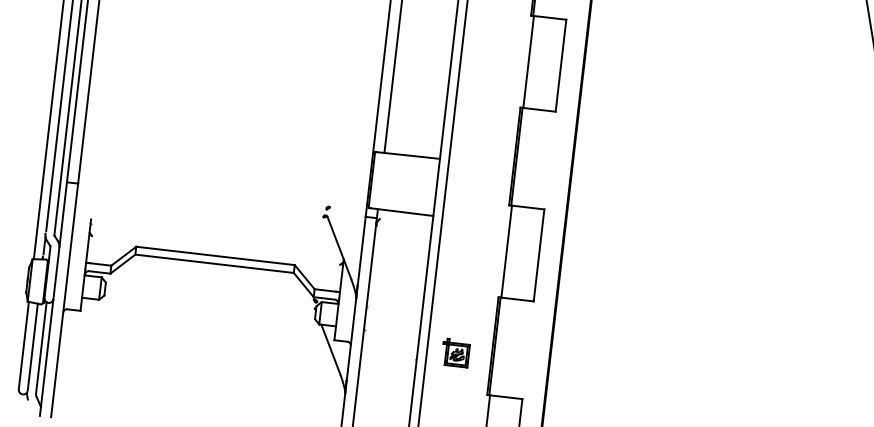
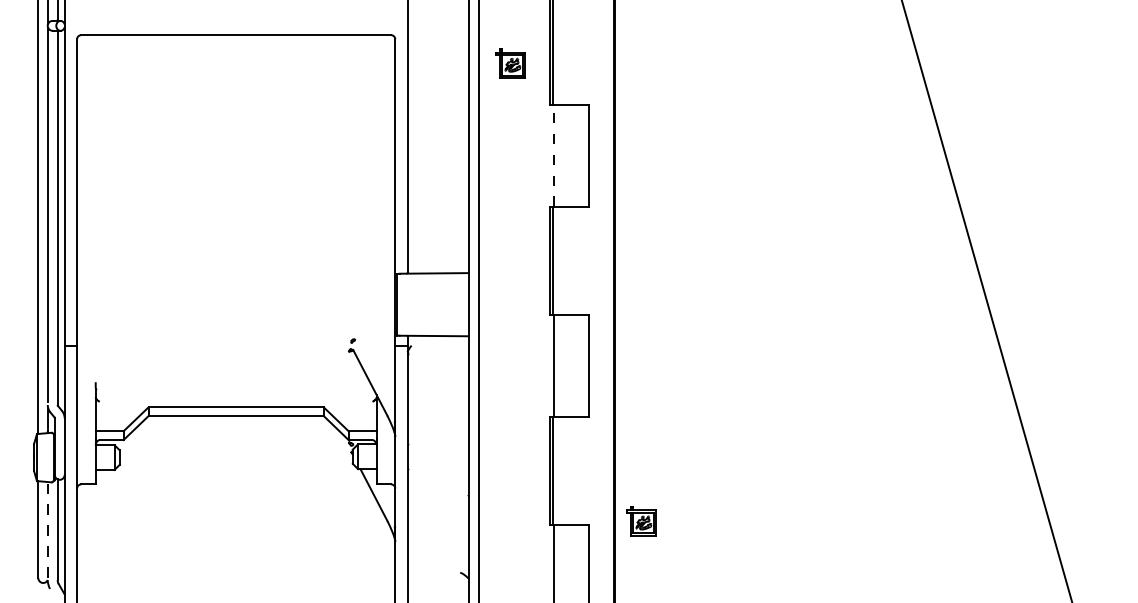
line: (528, 62) -> (553, 156), solid -> dashed
line: (33, 346) -> (48, 529), solid -> dashed
part: (455, 353) -> (641, 521), moved

